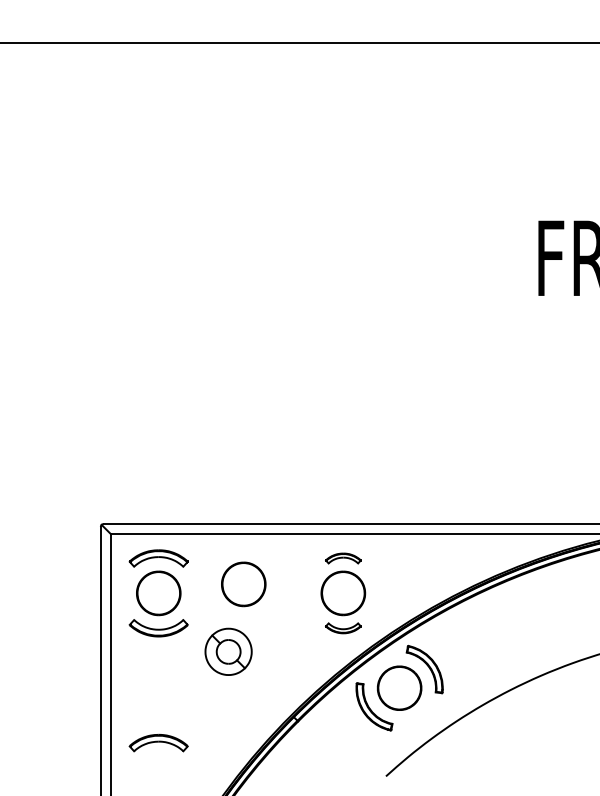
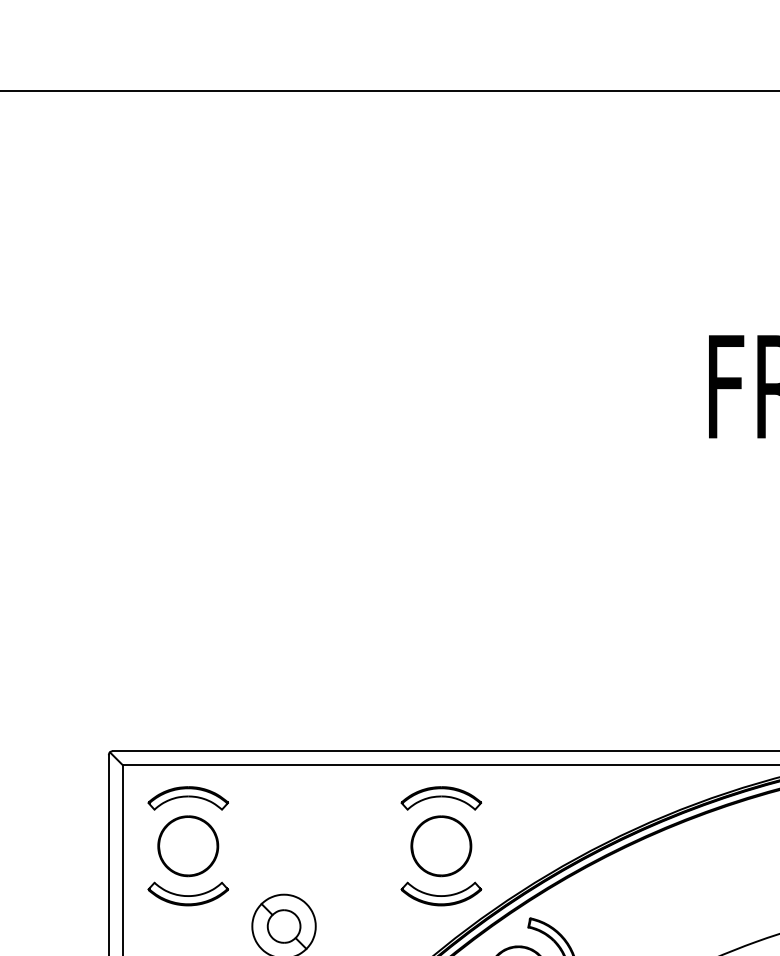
part: (343, 558) -> (441, 798), size x1.67
part: (243, 584) -> (304, 834), removed
part: (343, 628) -> (441, 894), size x1.67

